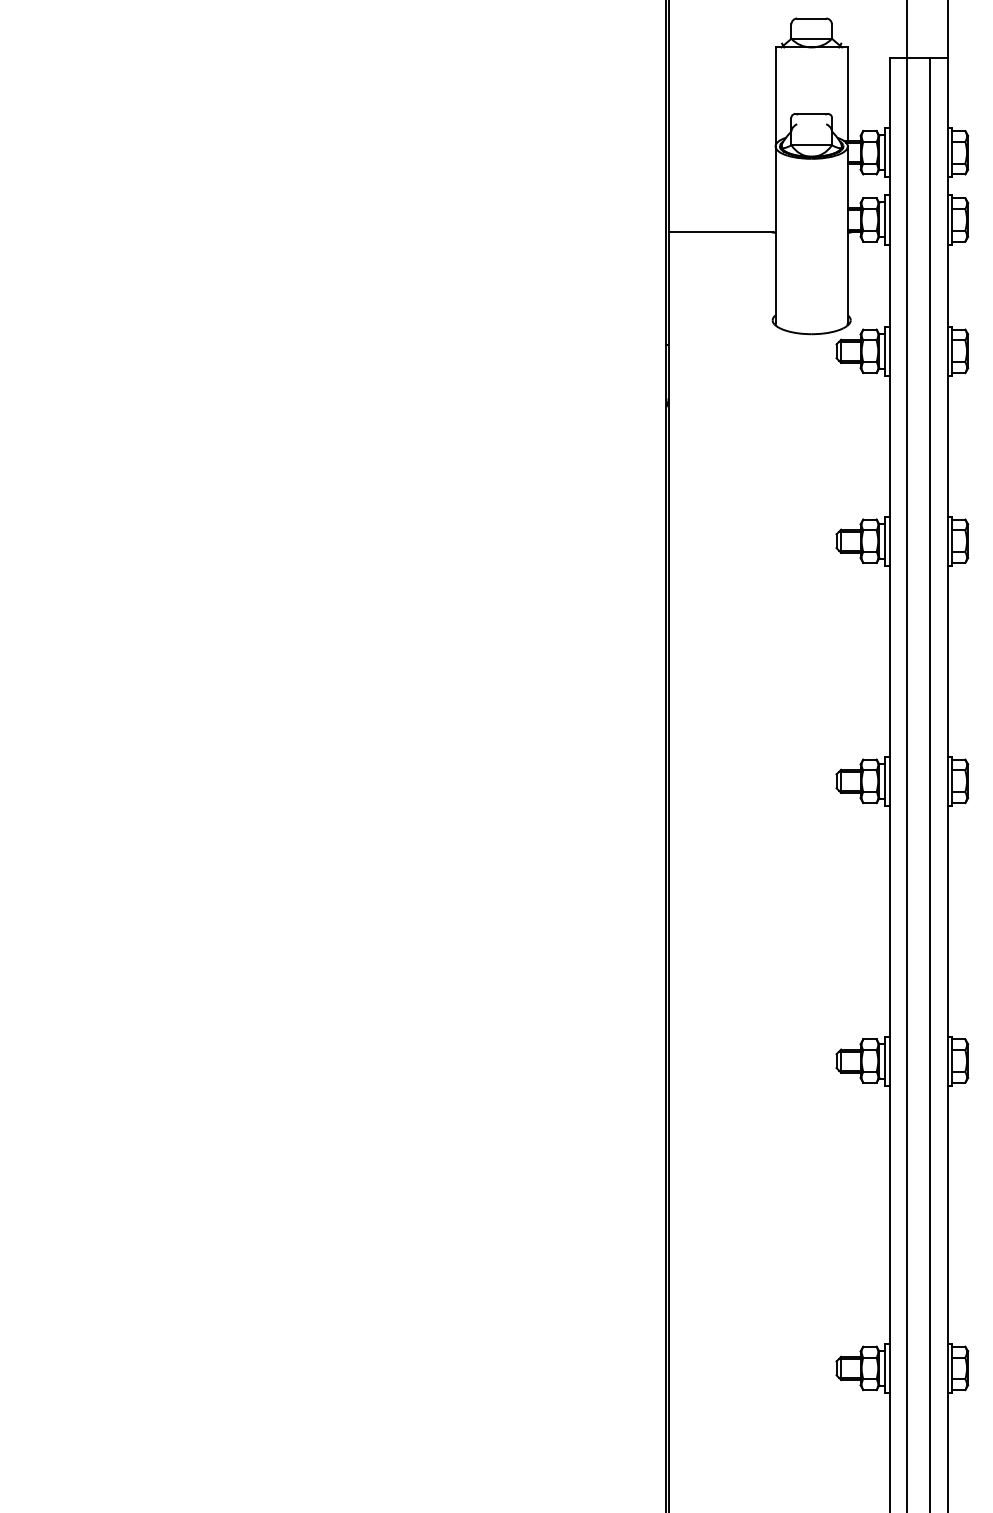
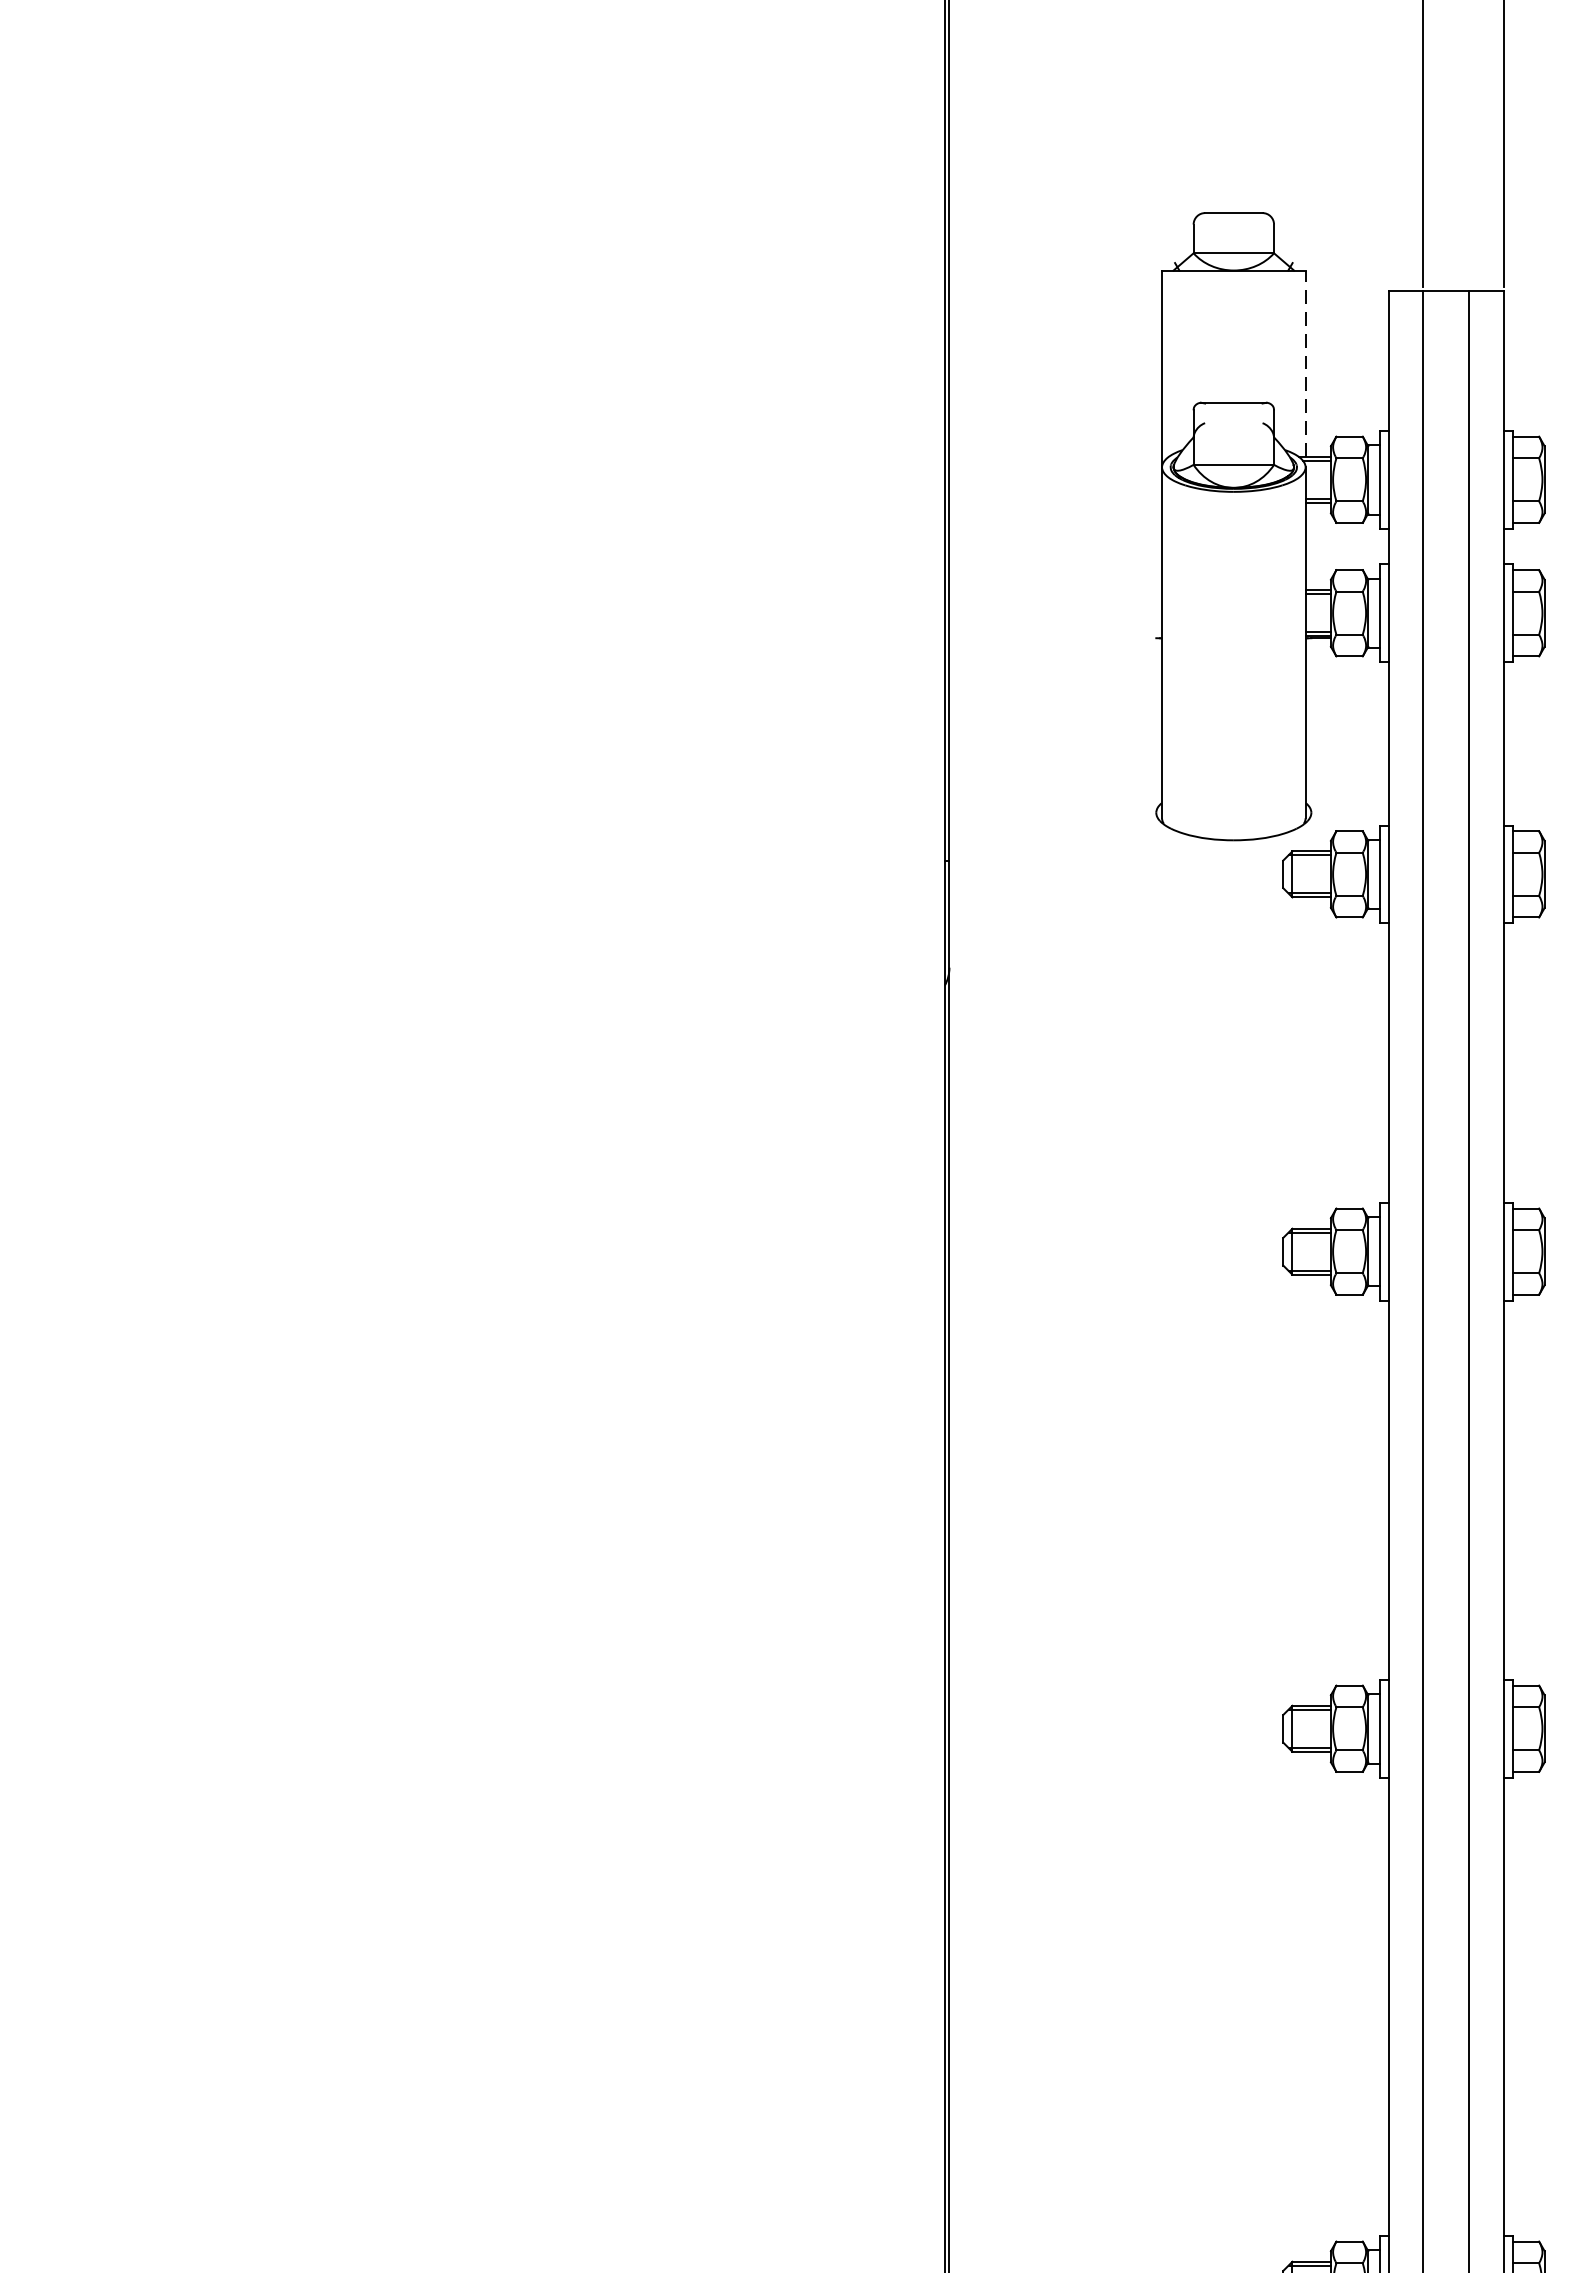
line: (847, 94) -> (1304, 364), solid -> dashed
line: (720, 232) -> (1052, 638), removed

